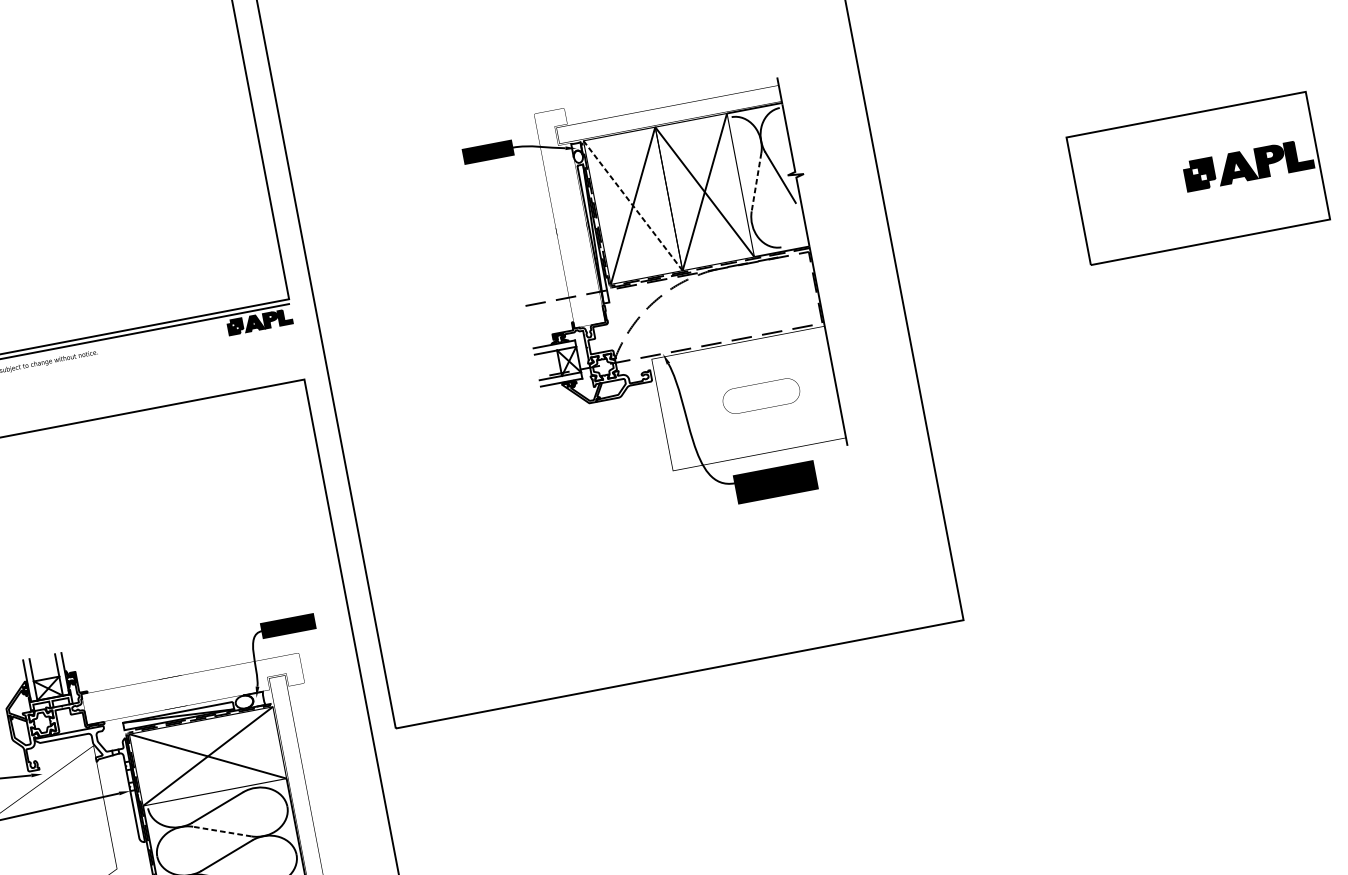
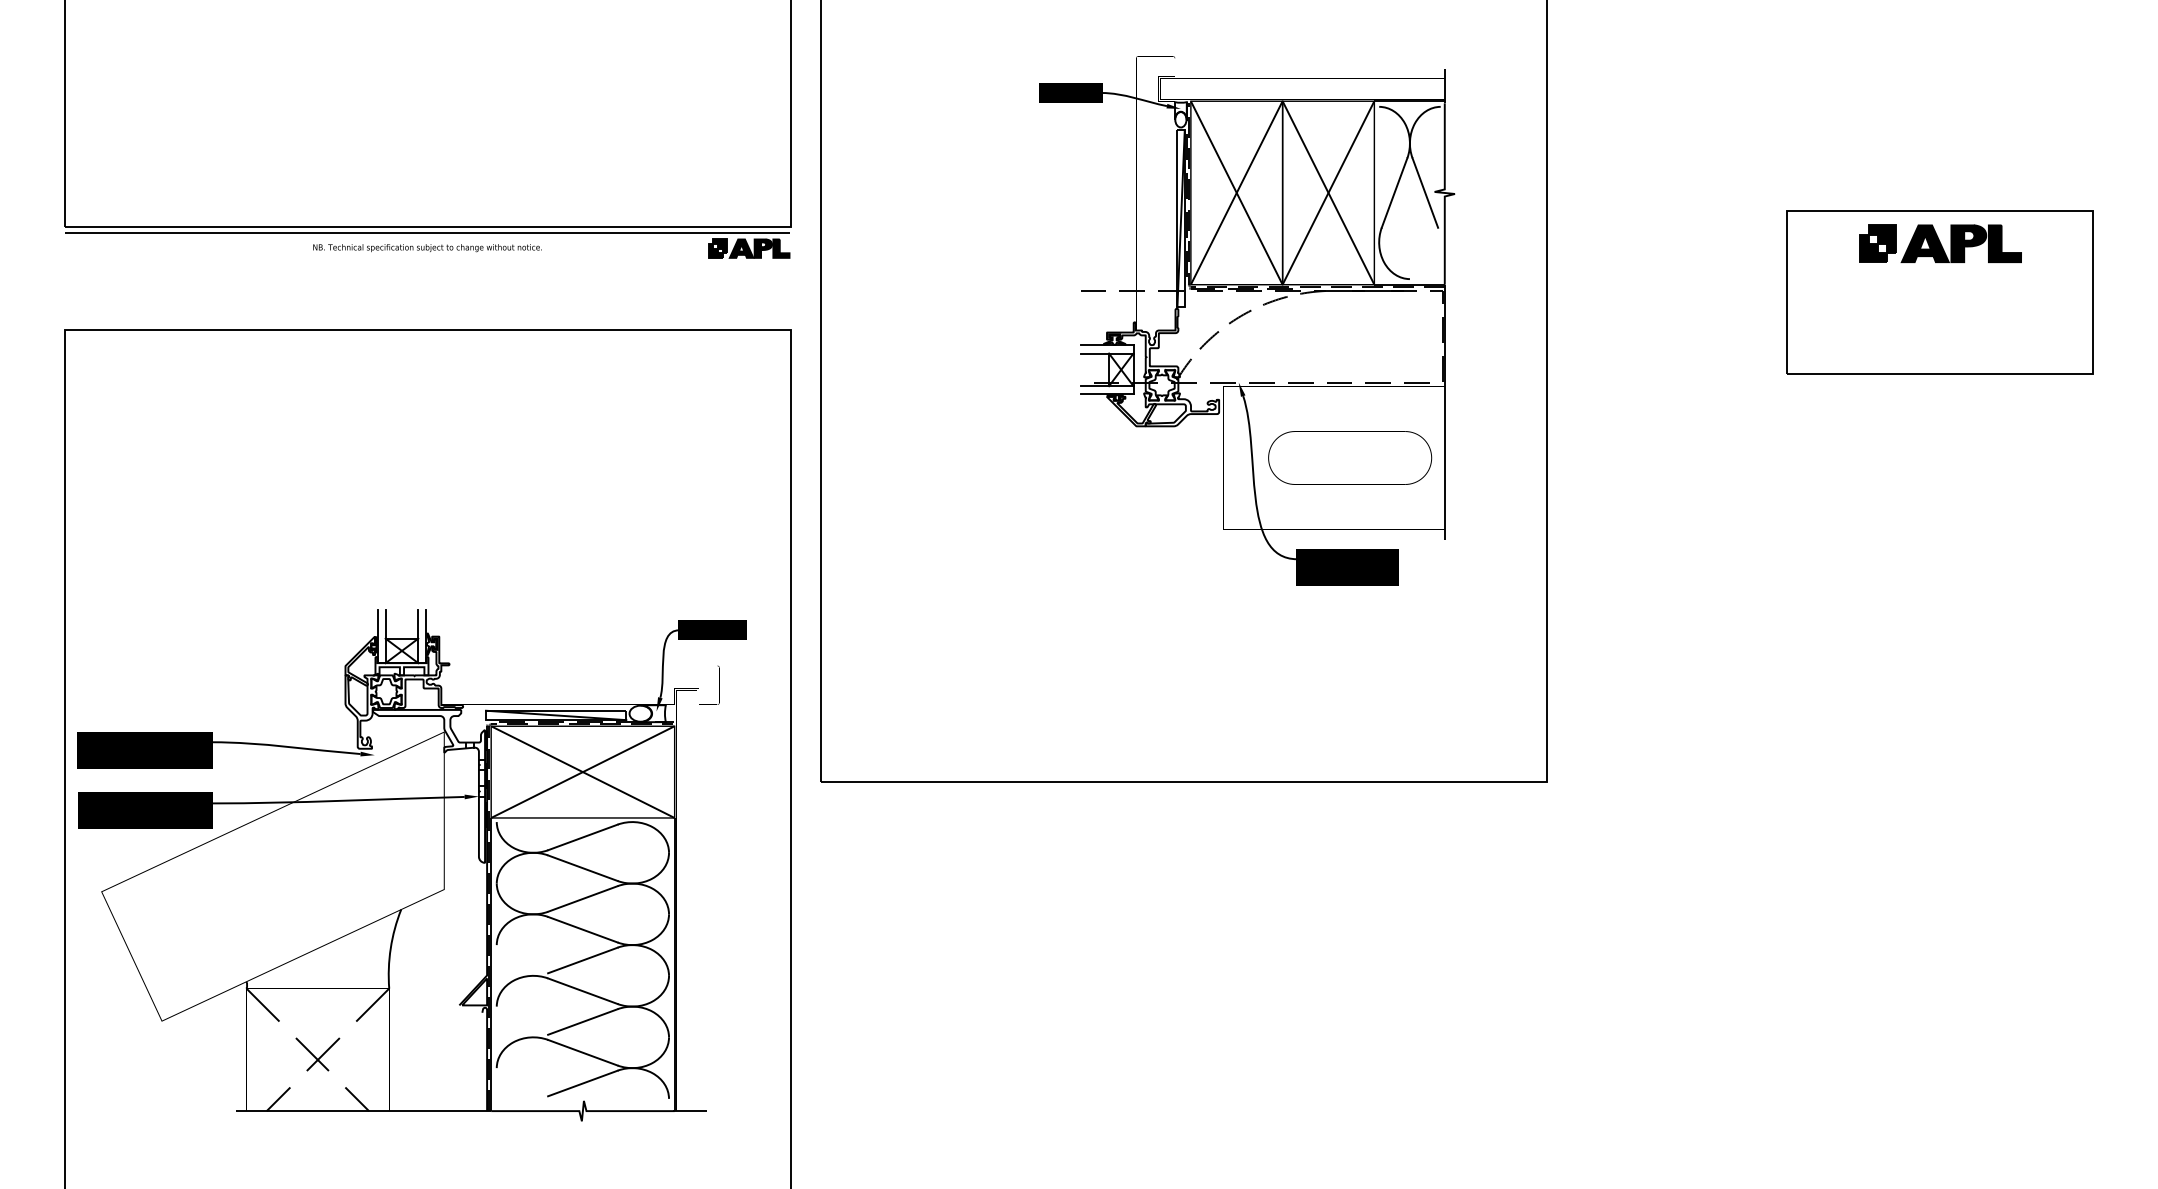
part: (1248, 165) -> (1940, 243), moved
line: (756, 182) -> (1394, 193), dashed -> solid
line: (632, 205) -> (1236, 192), dashed -> solid
part: (761, 395) -> (1350, 457), size x1.67
line: (222, 831) -> (582, 868), dashed -> solid

